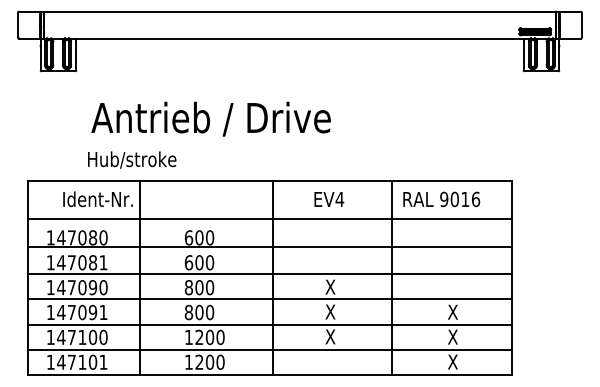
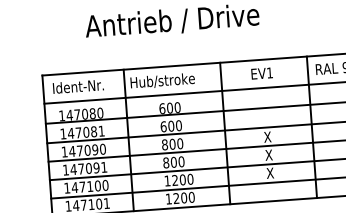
text: (132, 159) -> (162, 80), moved
text: (97, 199) -> (78, 86), moved
text: (339, 199) -> (269, 73), EV4 -> EV1

